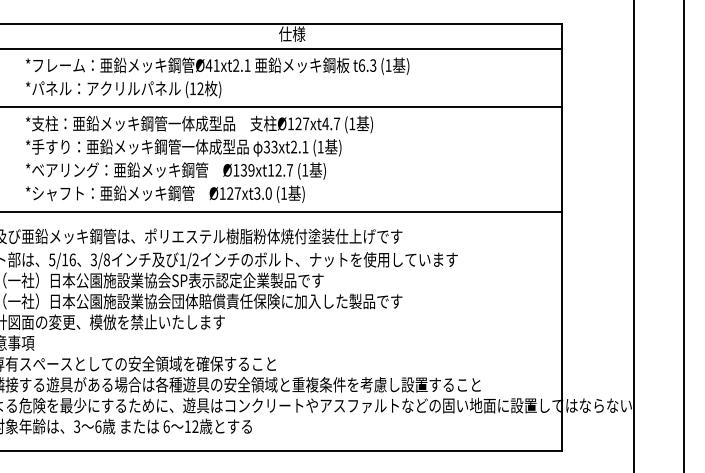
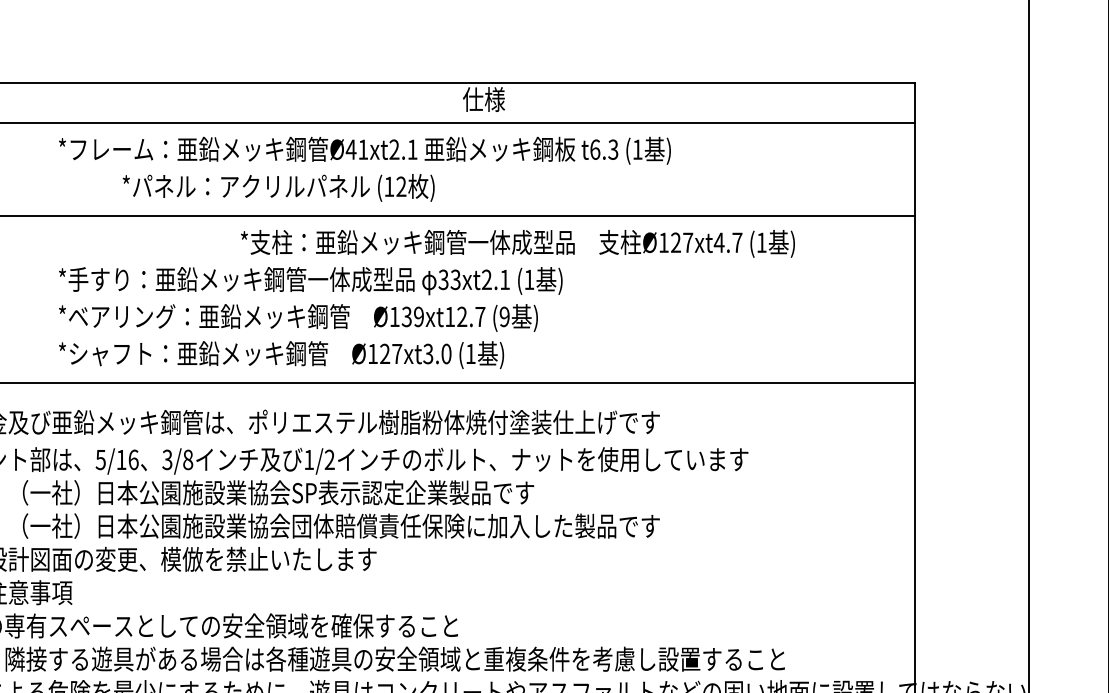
text: (123, 89) -> (278, 187), moved
text: (199, 124) -> (517, 243), moved
text: (305, 170) -> (505, 317), (1 -> (9

